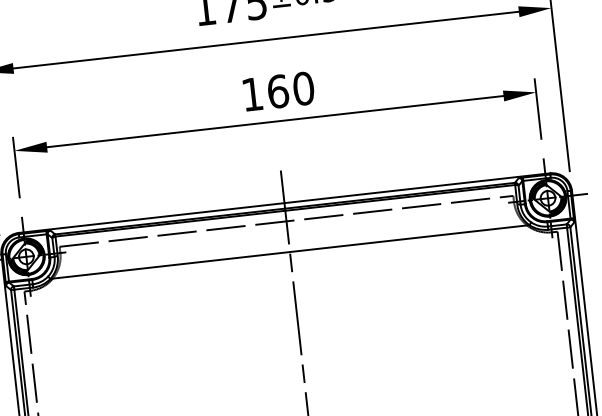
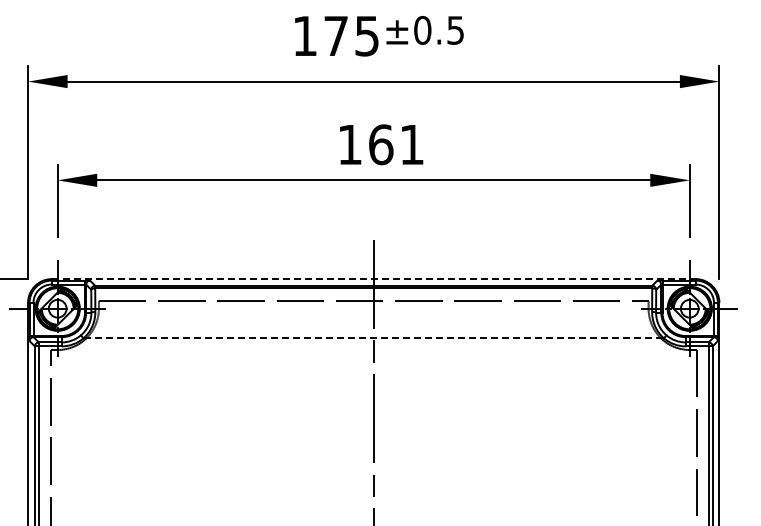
text: (304, 88) -> (412, 144), 160 -> 161
line: (284, 203) -> (373, 279), solid -> dashed
line: (290, 252) -> (374, 338), solid -> dashed

